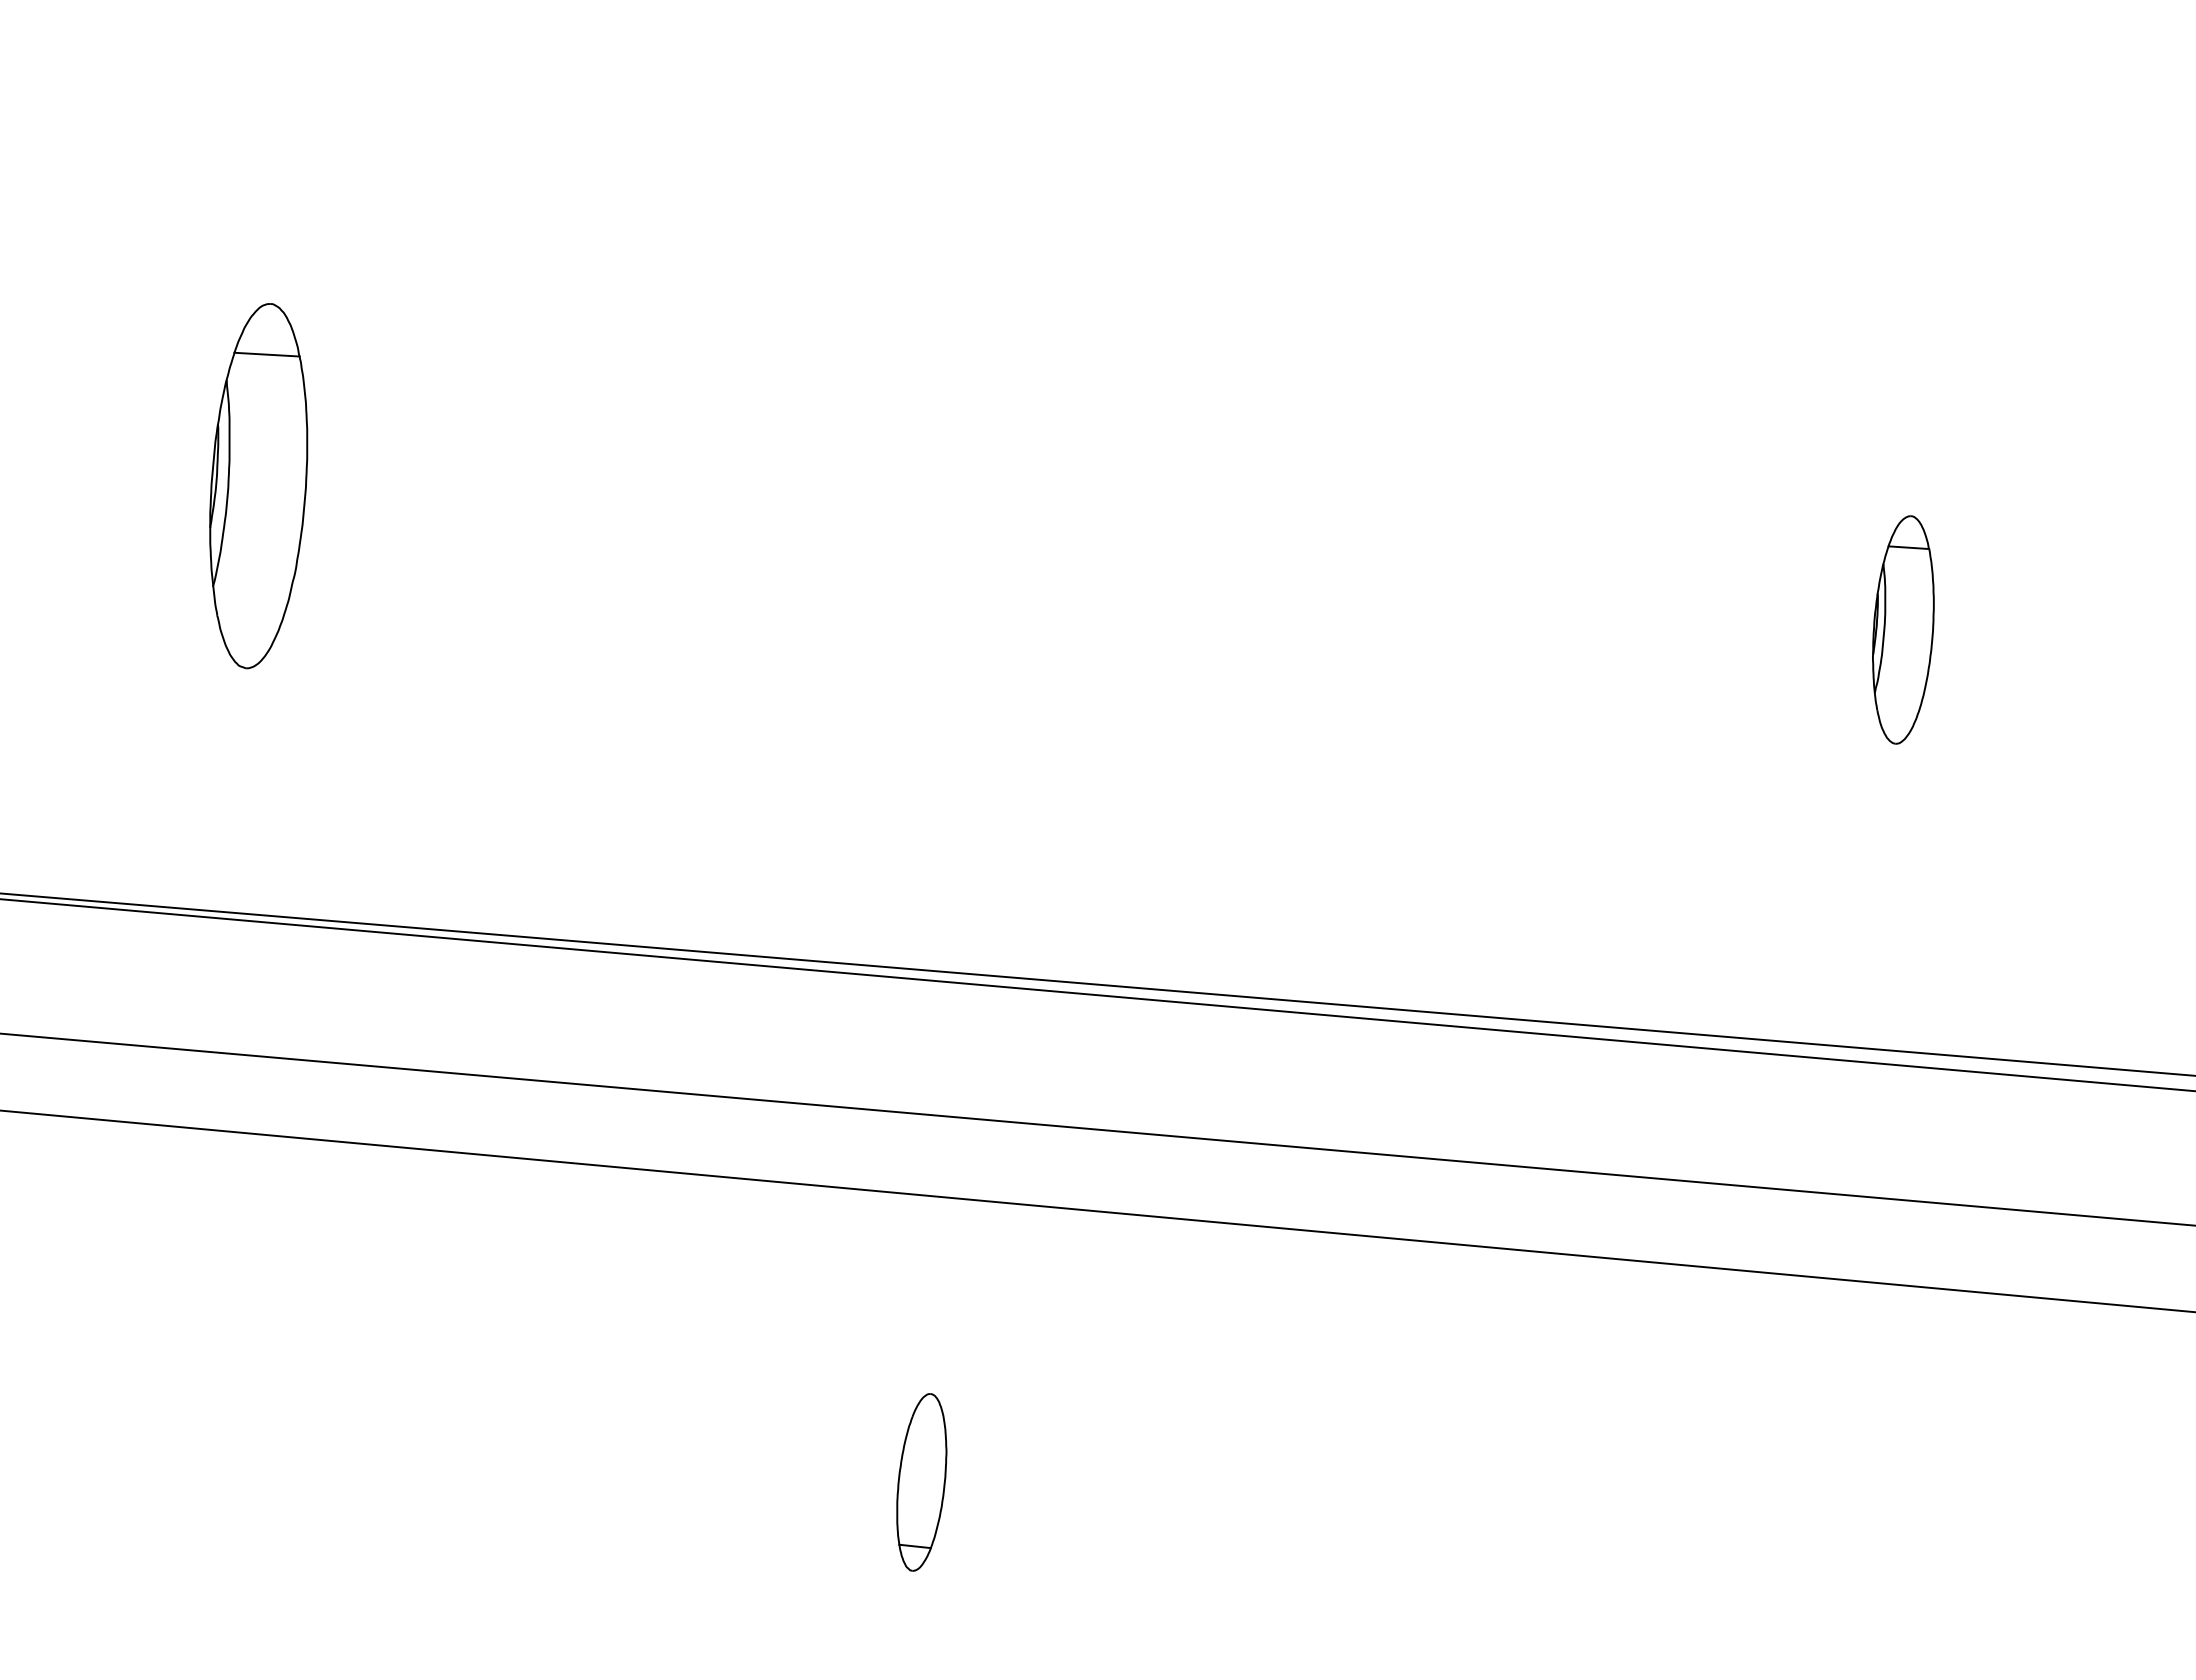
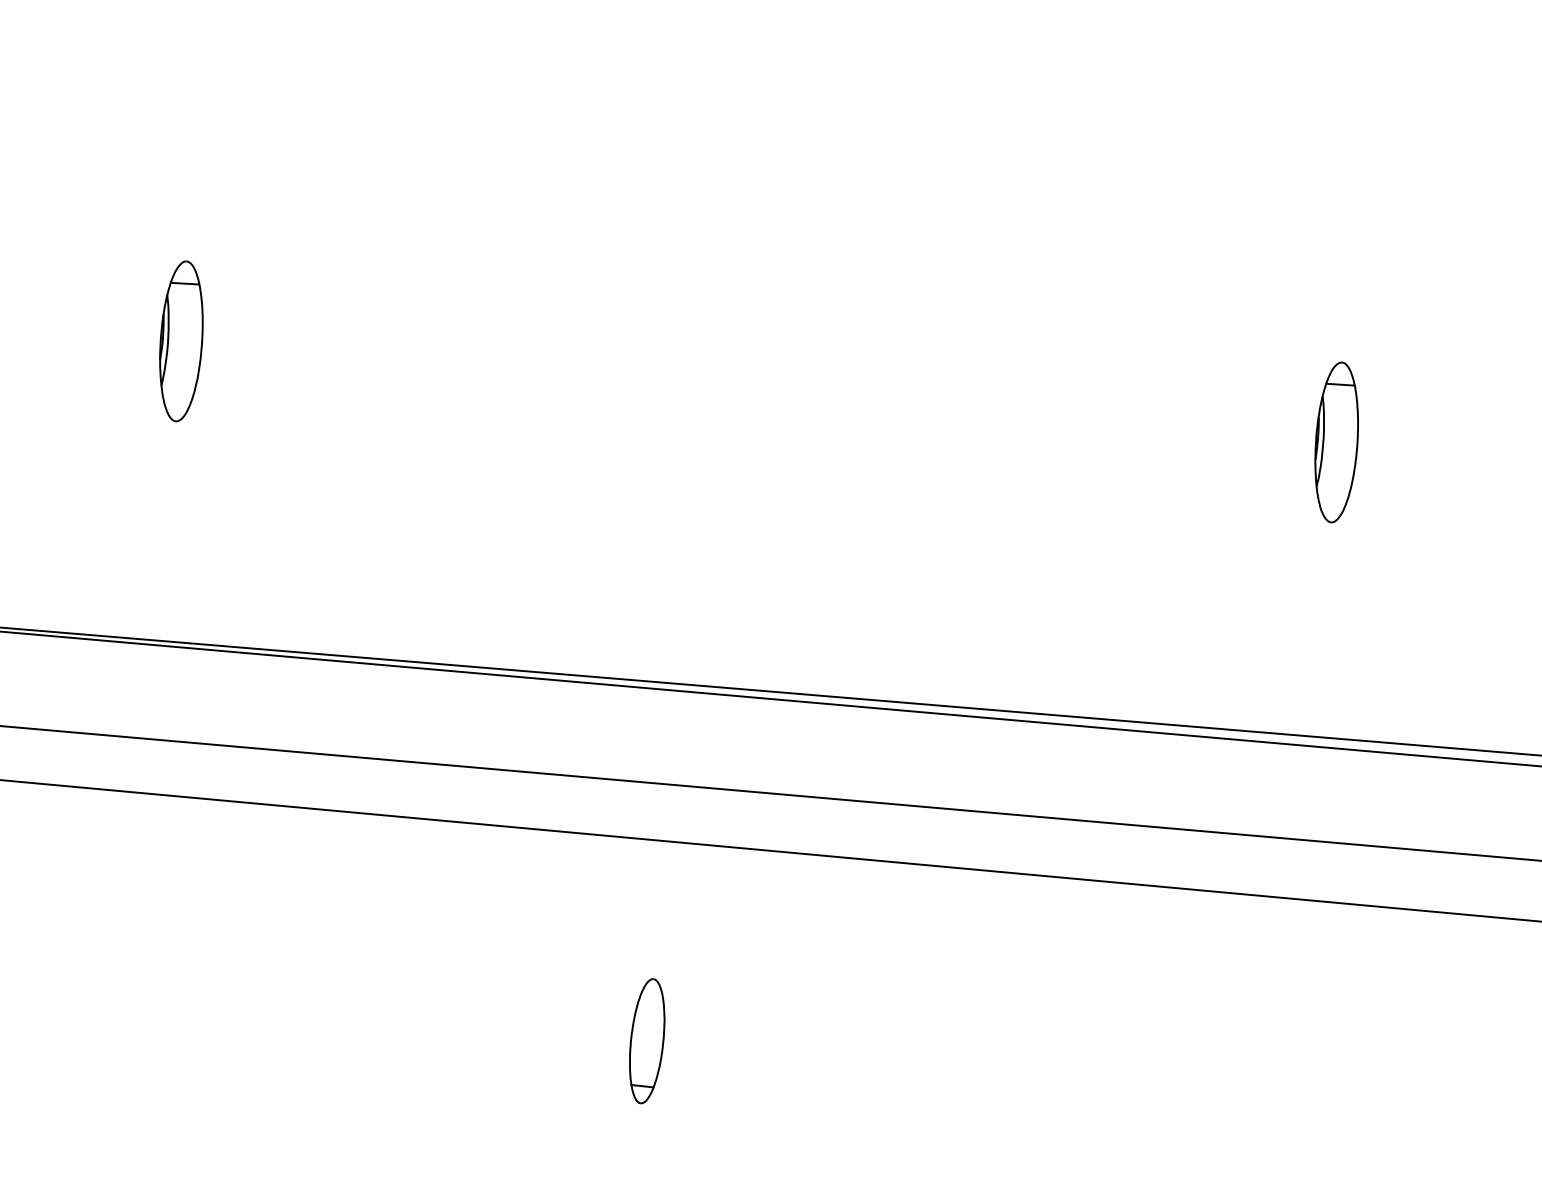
part: (258, 485) -> (181, 340), size x0.62

